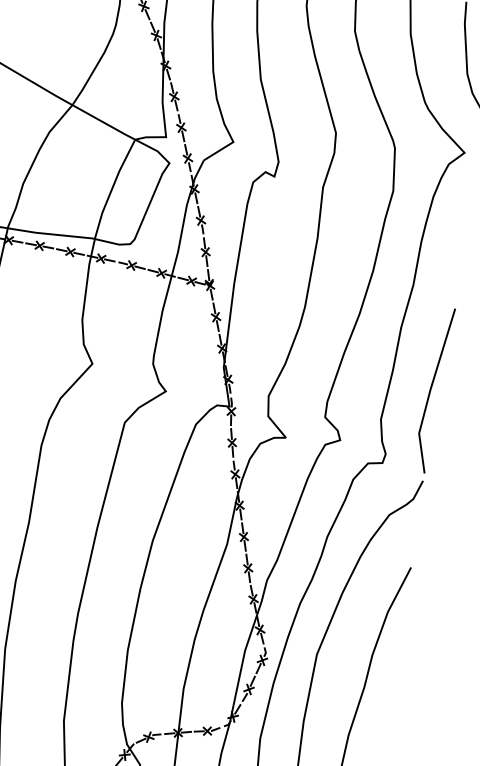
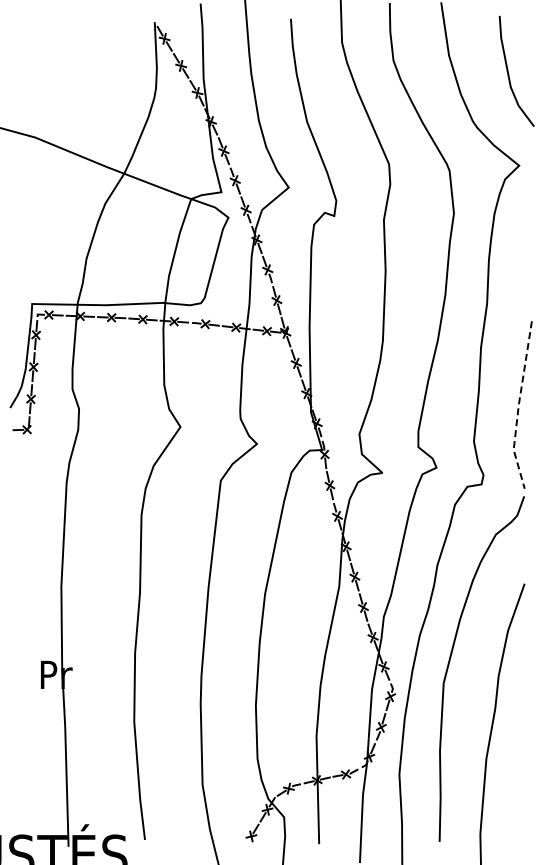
line: (430, 390) -> (518, 405), solid -> dashed

